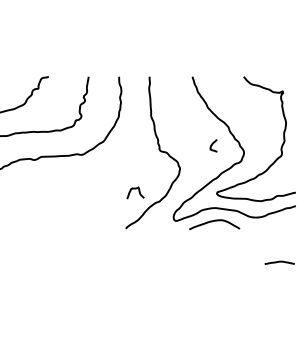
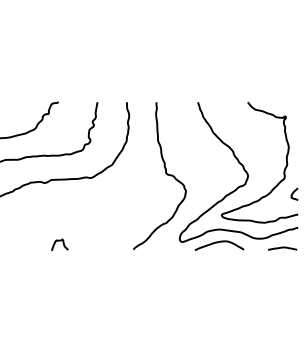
curve: (213, 144) -> (294, 192), moved
curve: (135, 189) -> (59, 241), moved
curve: (279, 262) -> (282, 248), moved

